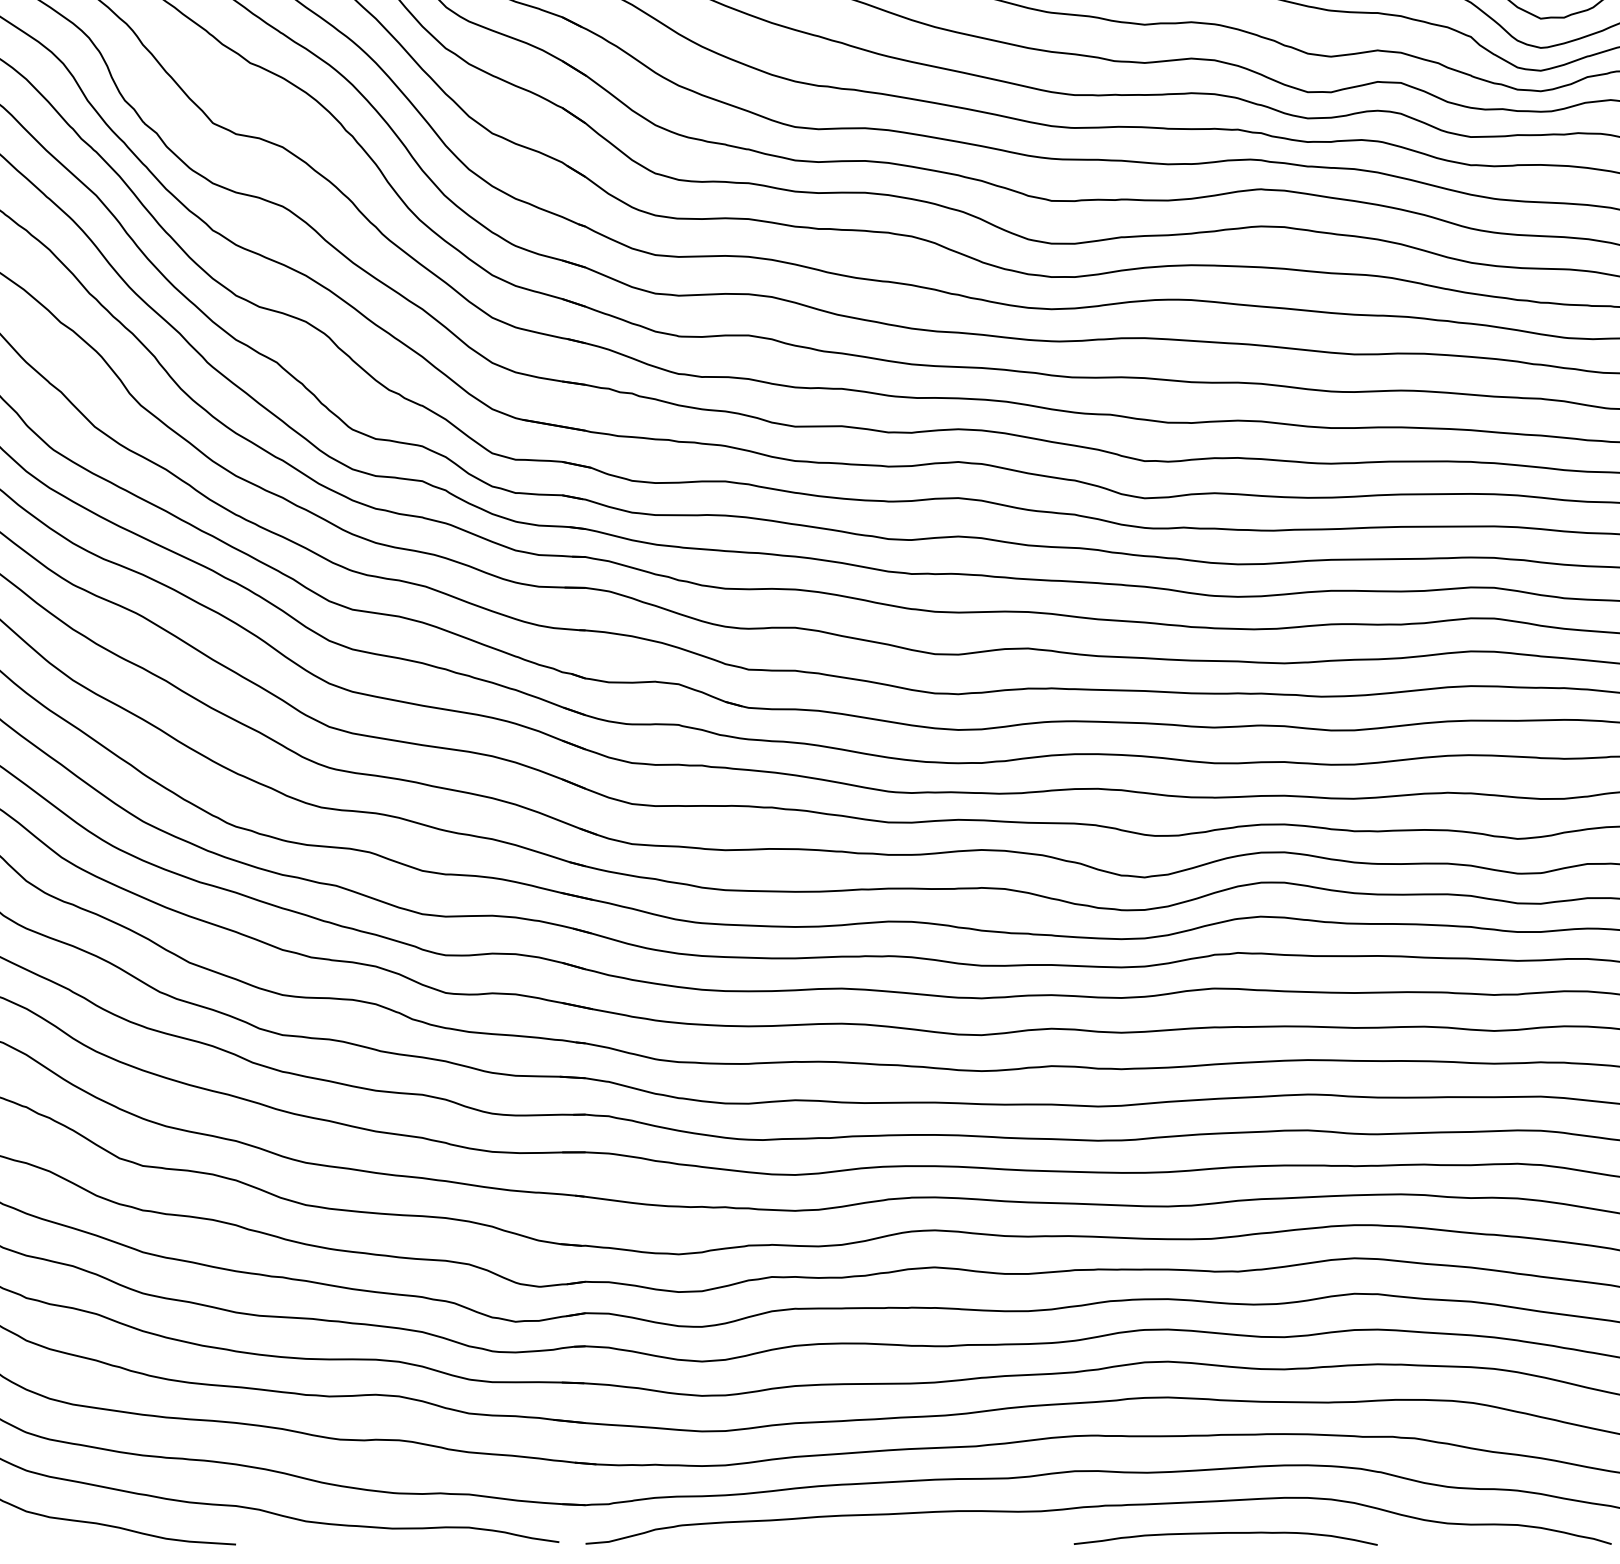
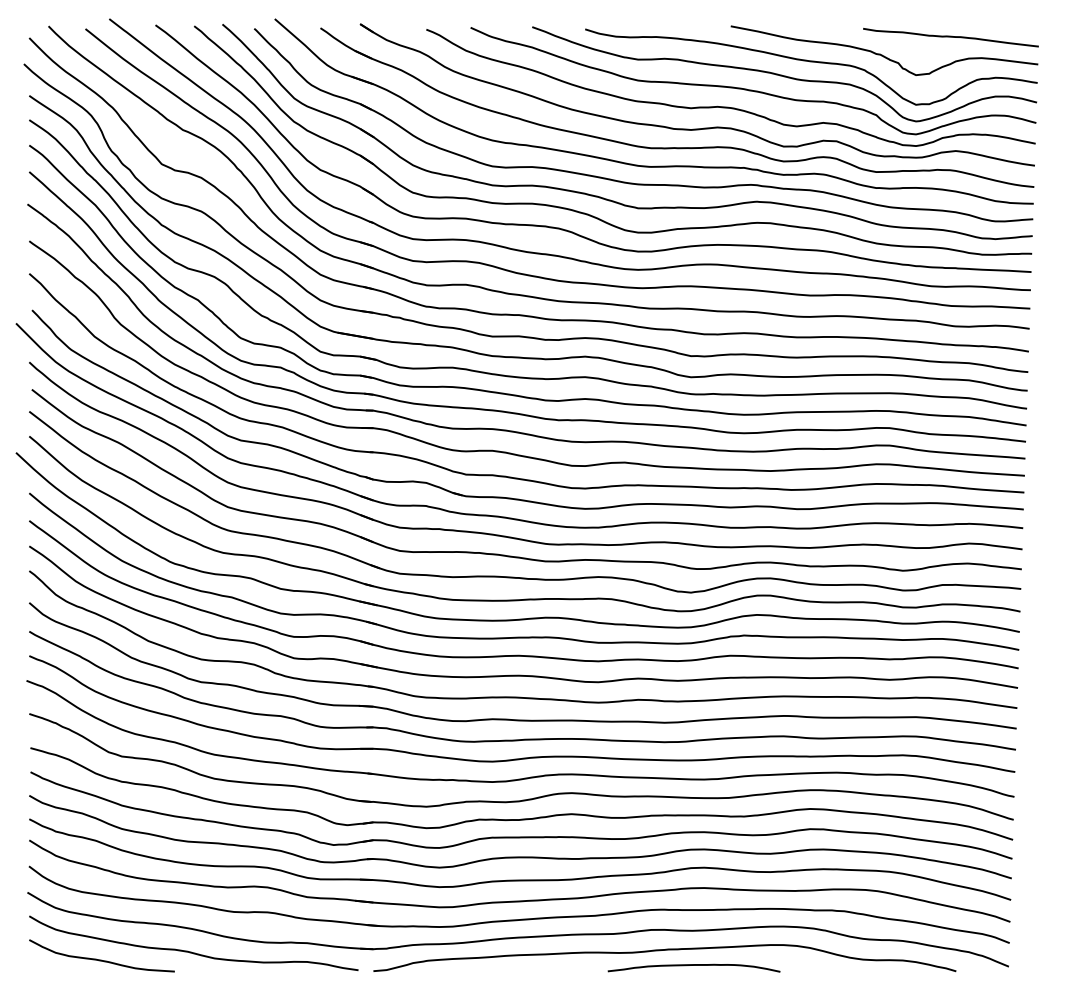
curve: (1224, 1533) -> (693, 965), moved

